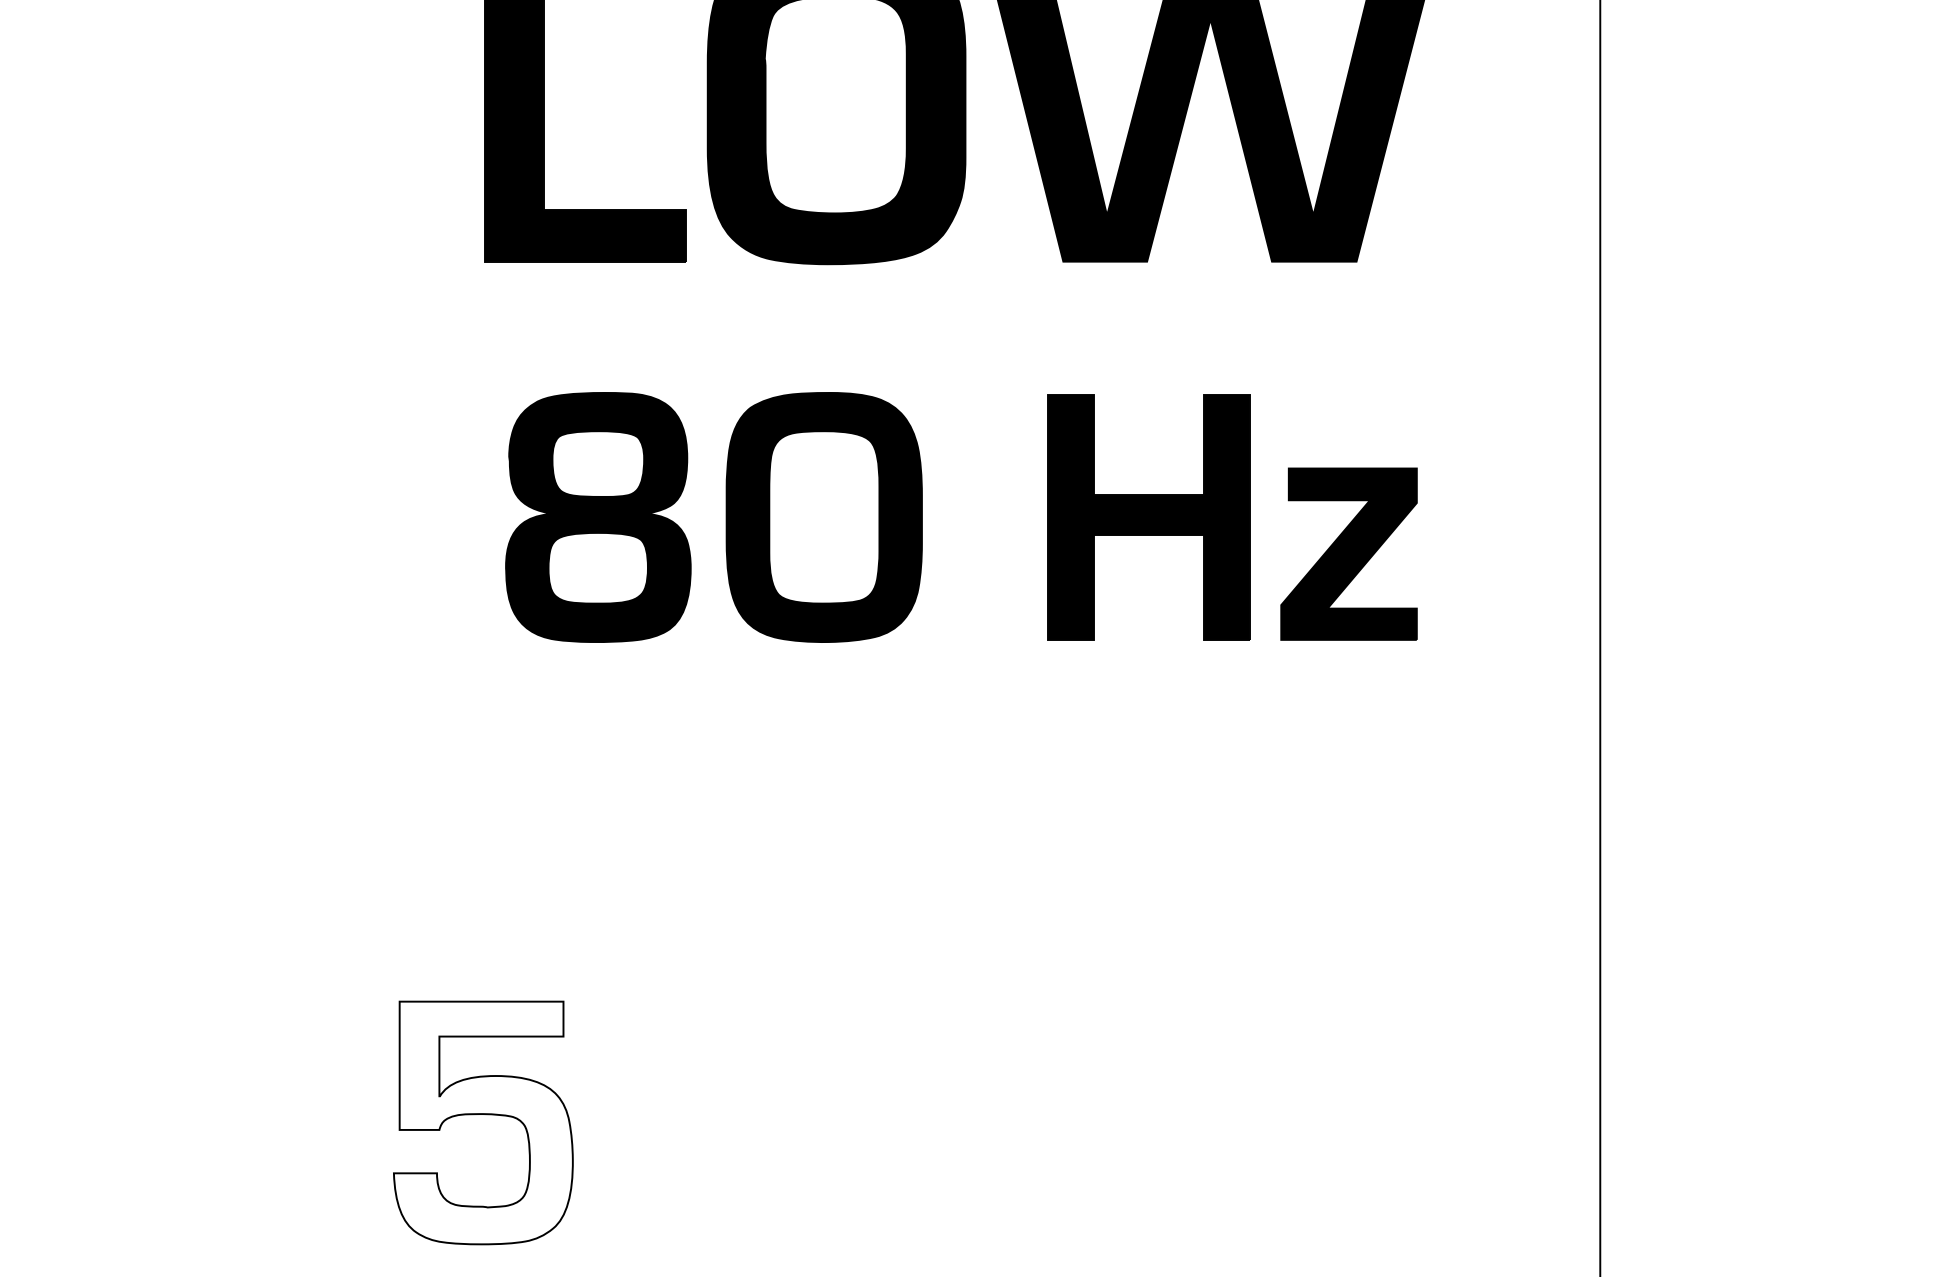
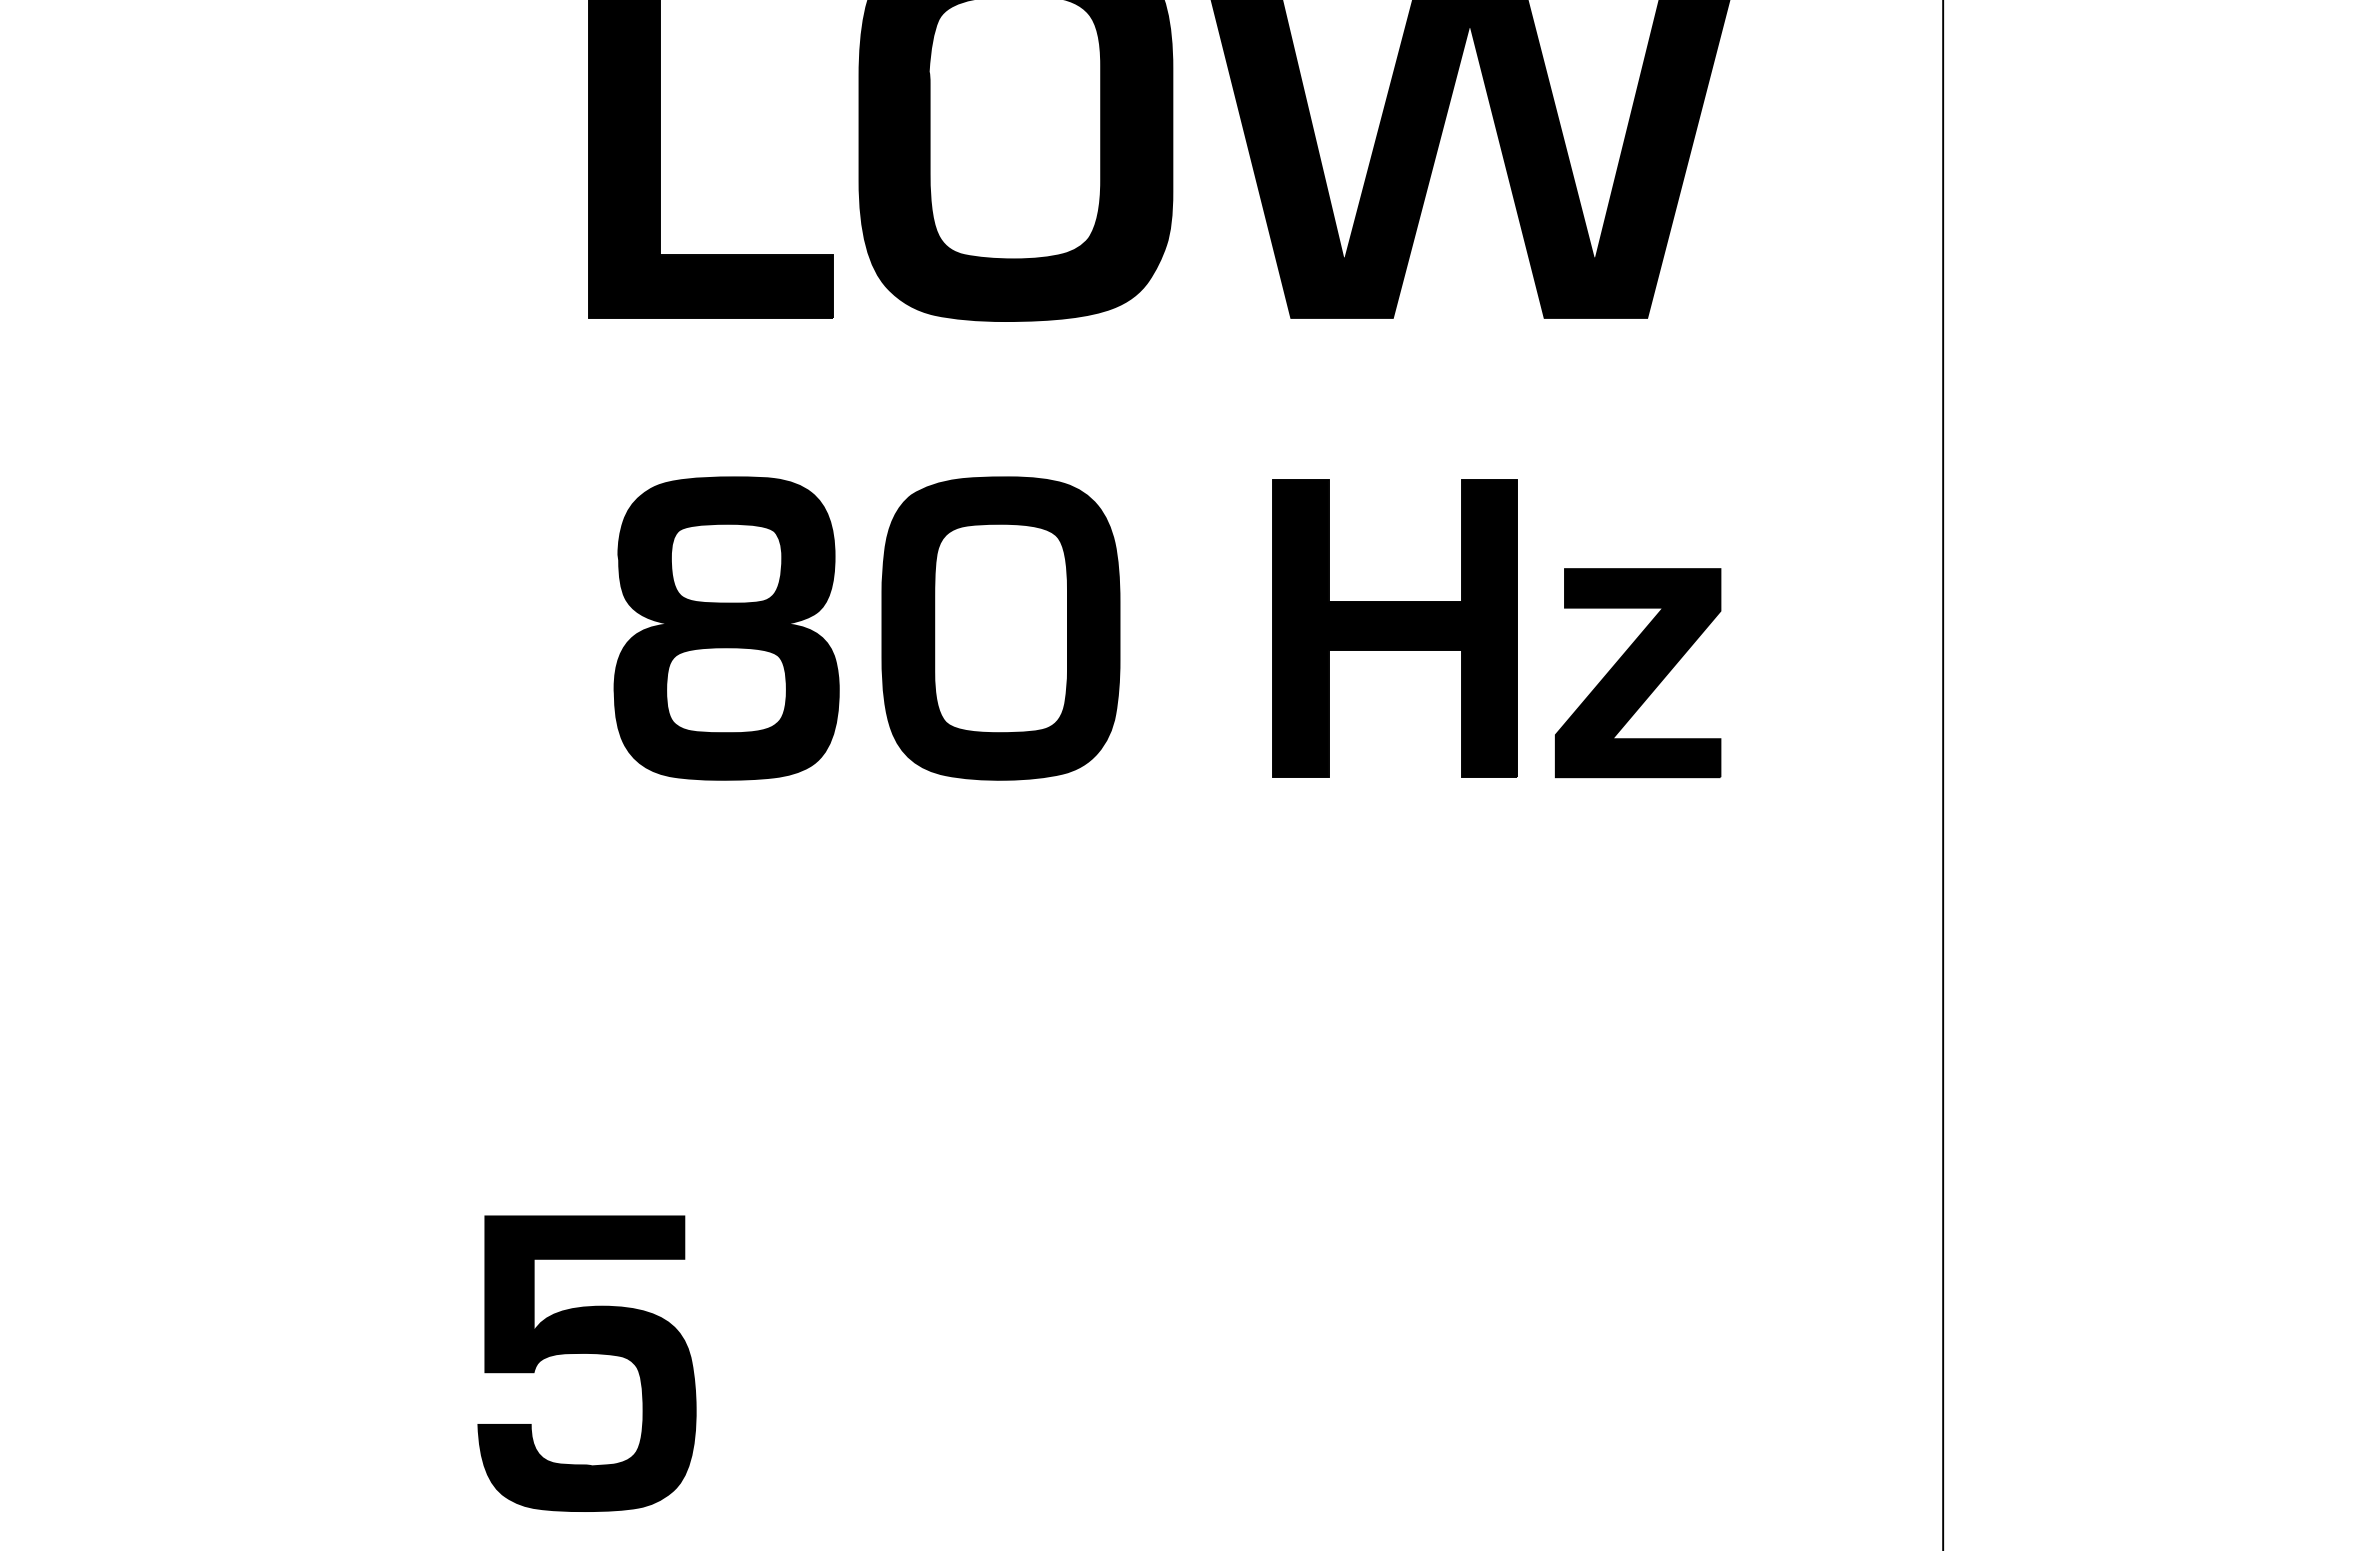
fill: (482, 1122) -> (586, 1363), added

